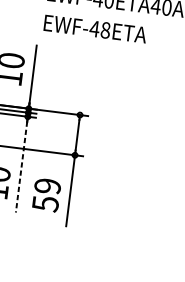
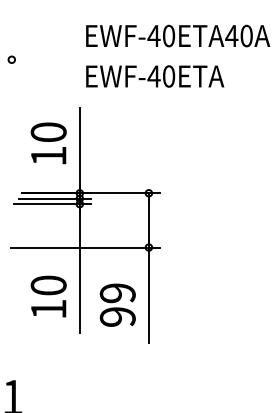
text: (105, 30) -> (168, 76), EWF-48ETA -> EWF-40ETA
line: (21, 167) -> (79, 272), dashed -> solid
text: (45, 204) -> (117, 317), 59 -> 99

